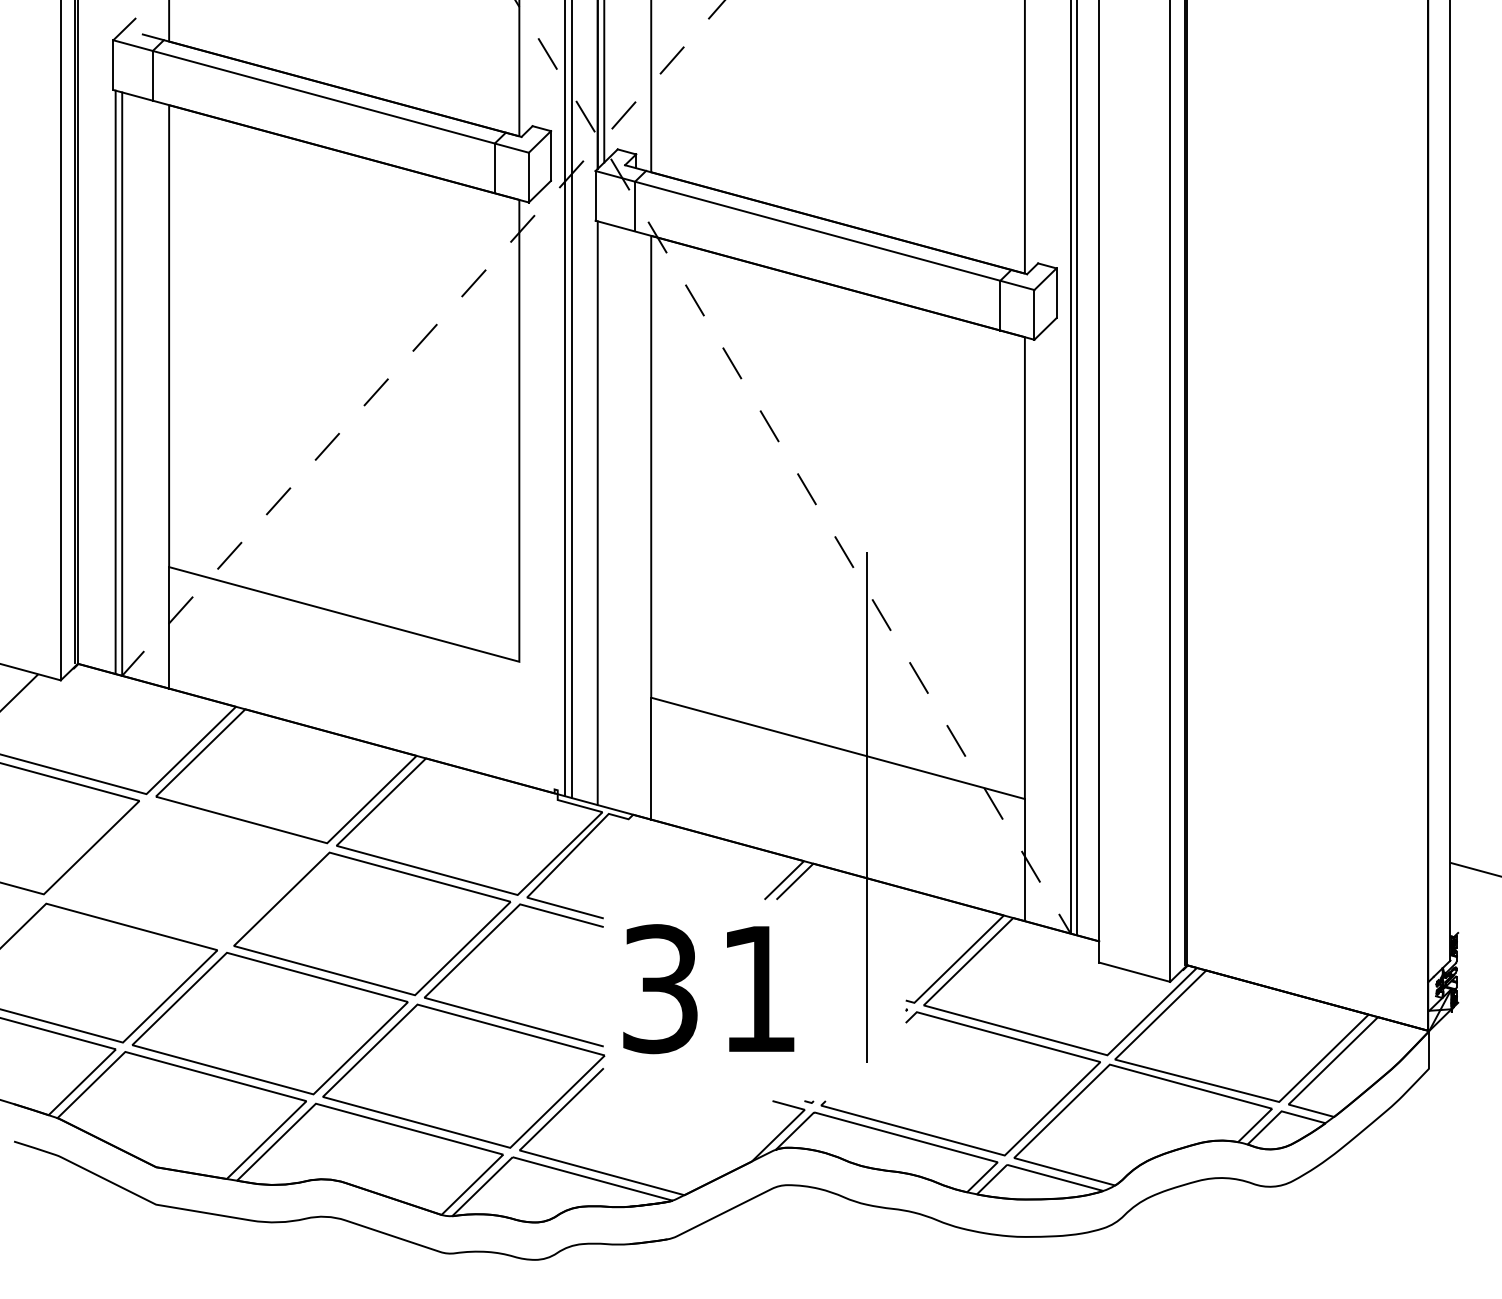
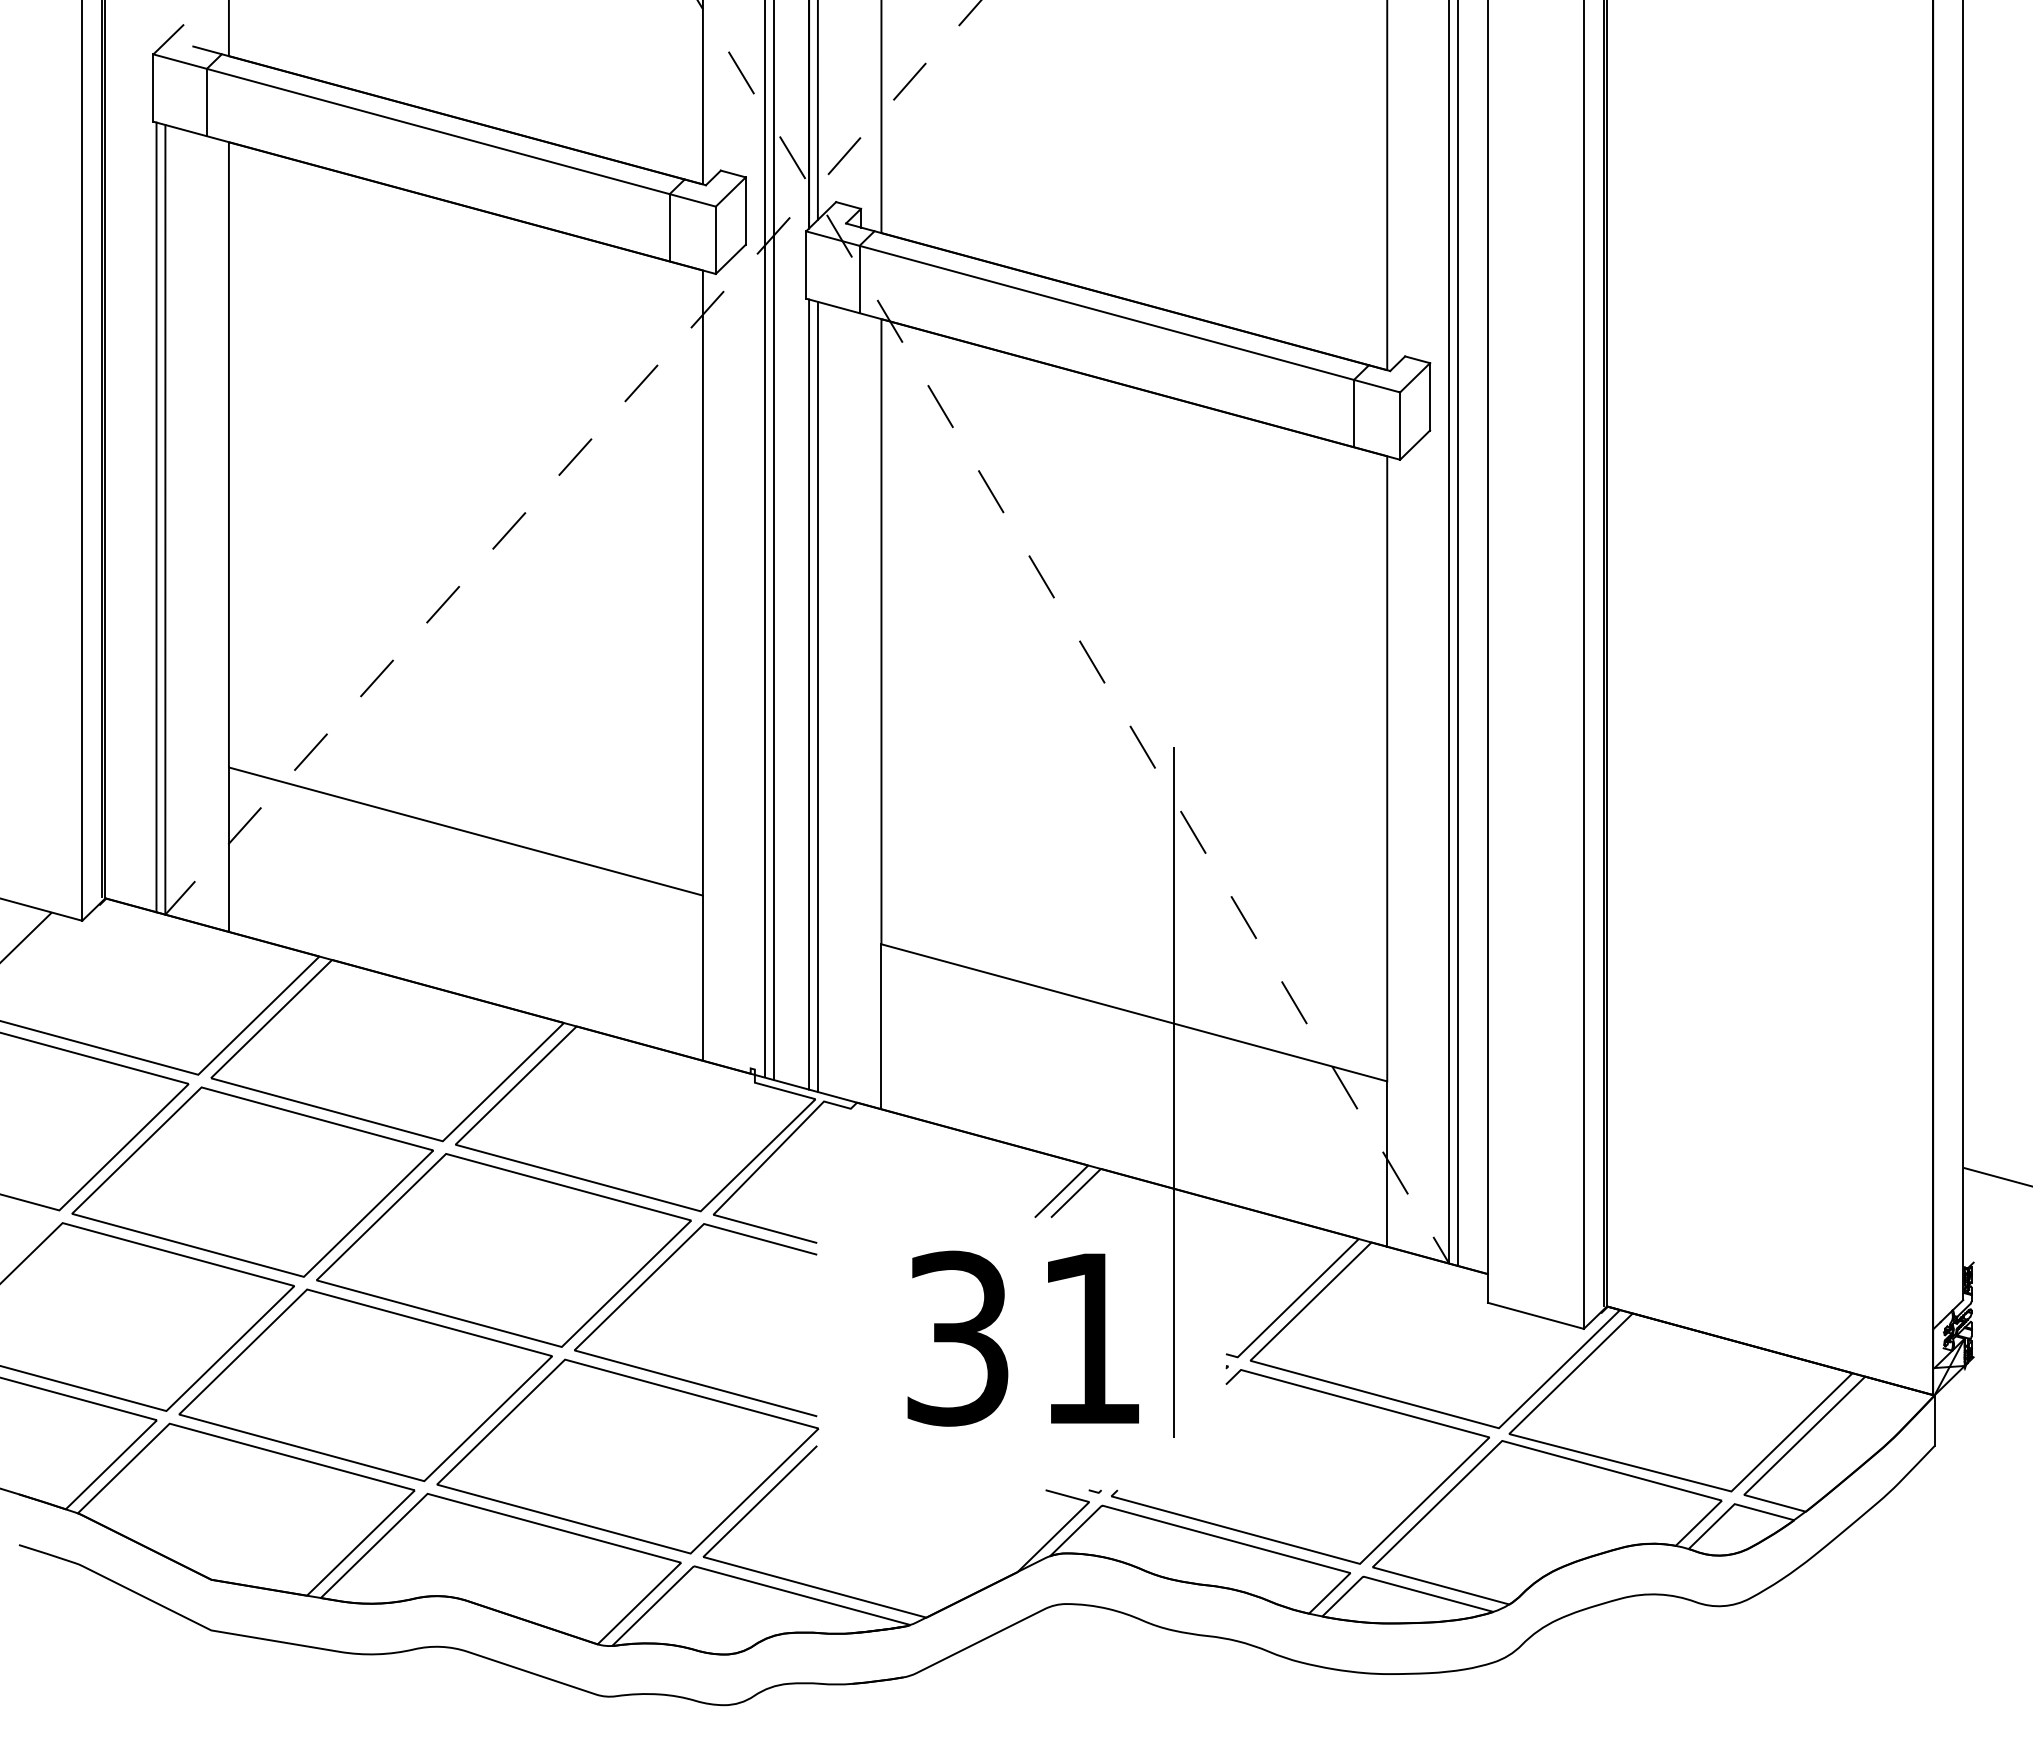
line: (603, 514) -> (817, 696), added
line: (519, 722) -> (702, 977), added
part: (186, 872) -> (252, 1181), added
text: (708, 988) -> (1022, 1338), moved

